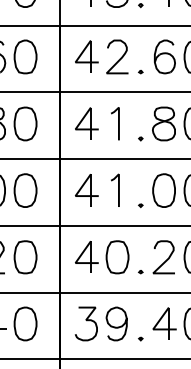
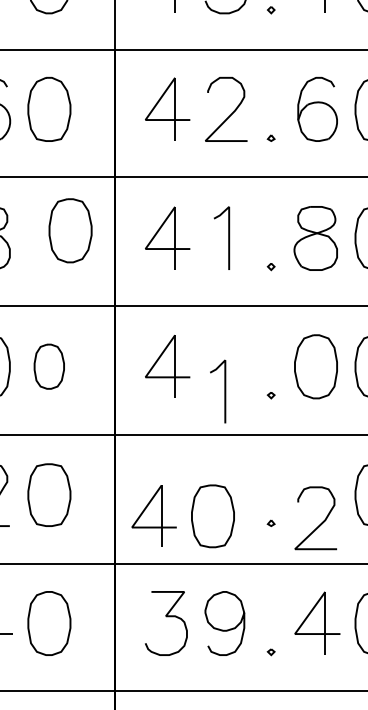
part: (25, 123) -> (70, 229), moved
line: (118, 189) -> (224, 389), moved
part: (25, 190) -> (49, 366), size x0.7
part: (102, 257) -> (184, 516), moved
curve: (166, 259) -> (320, 522), moved

